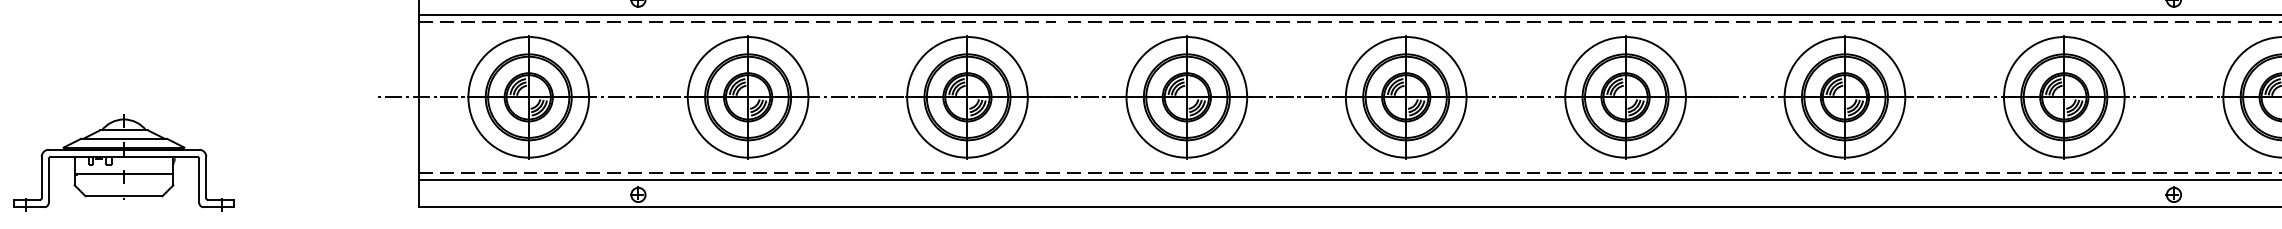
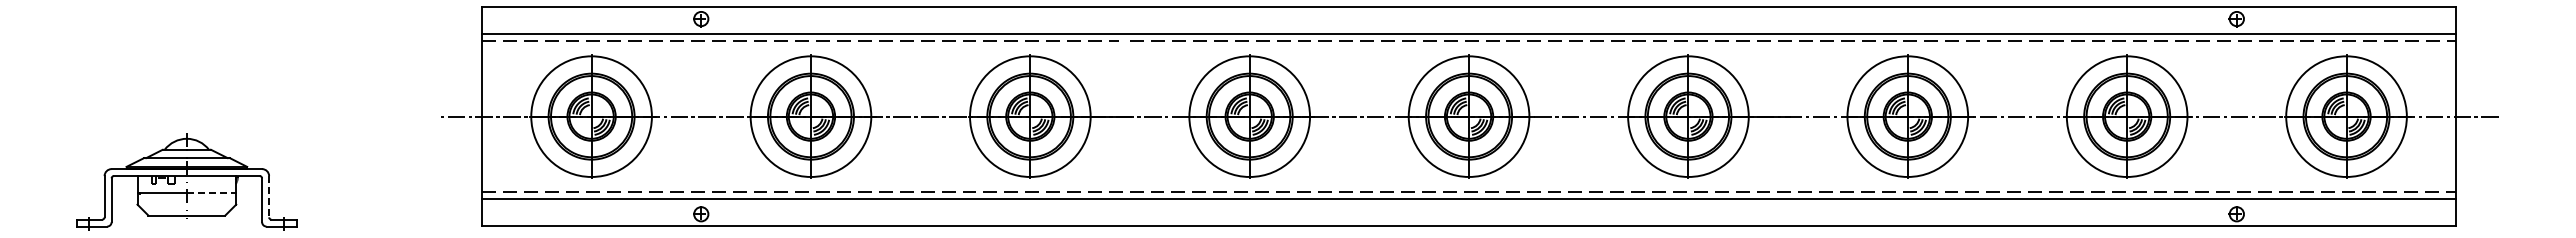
line: (148, 174) -> (211, 193), solid -> dashed
line: (206, 177) -> (269, 196), solid -> dashed

